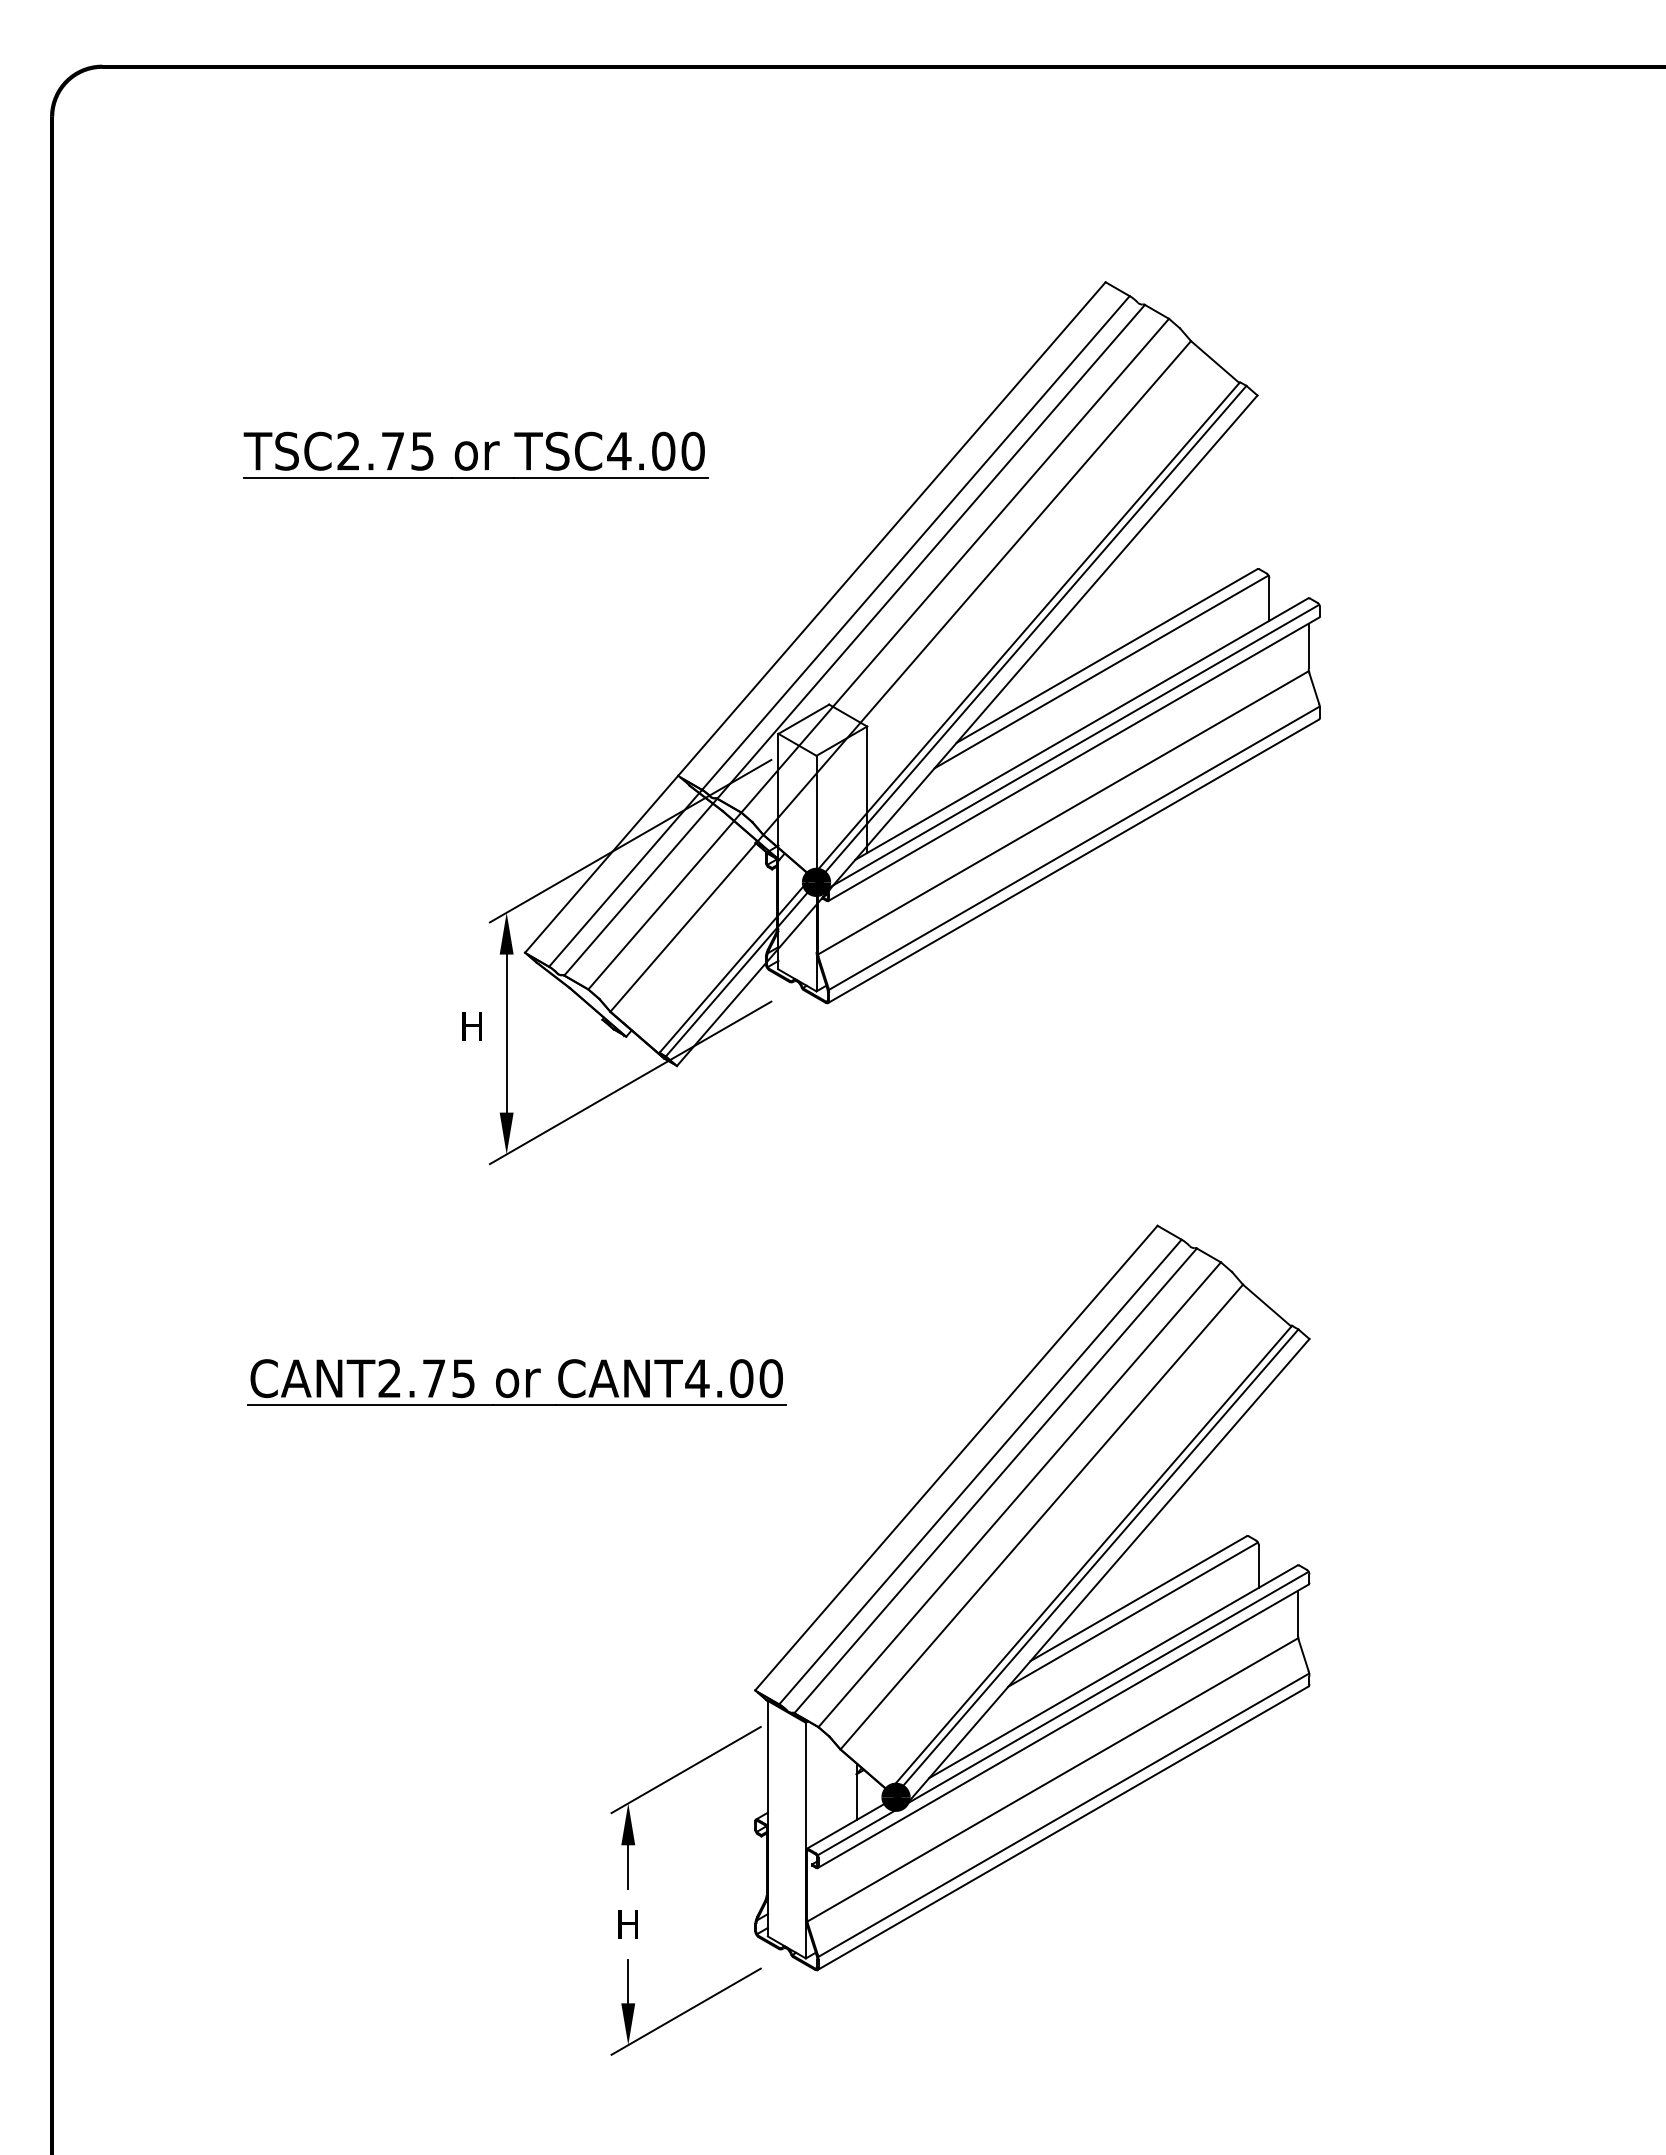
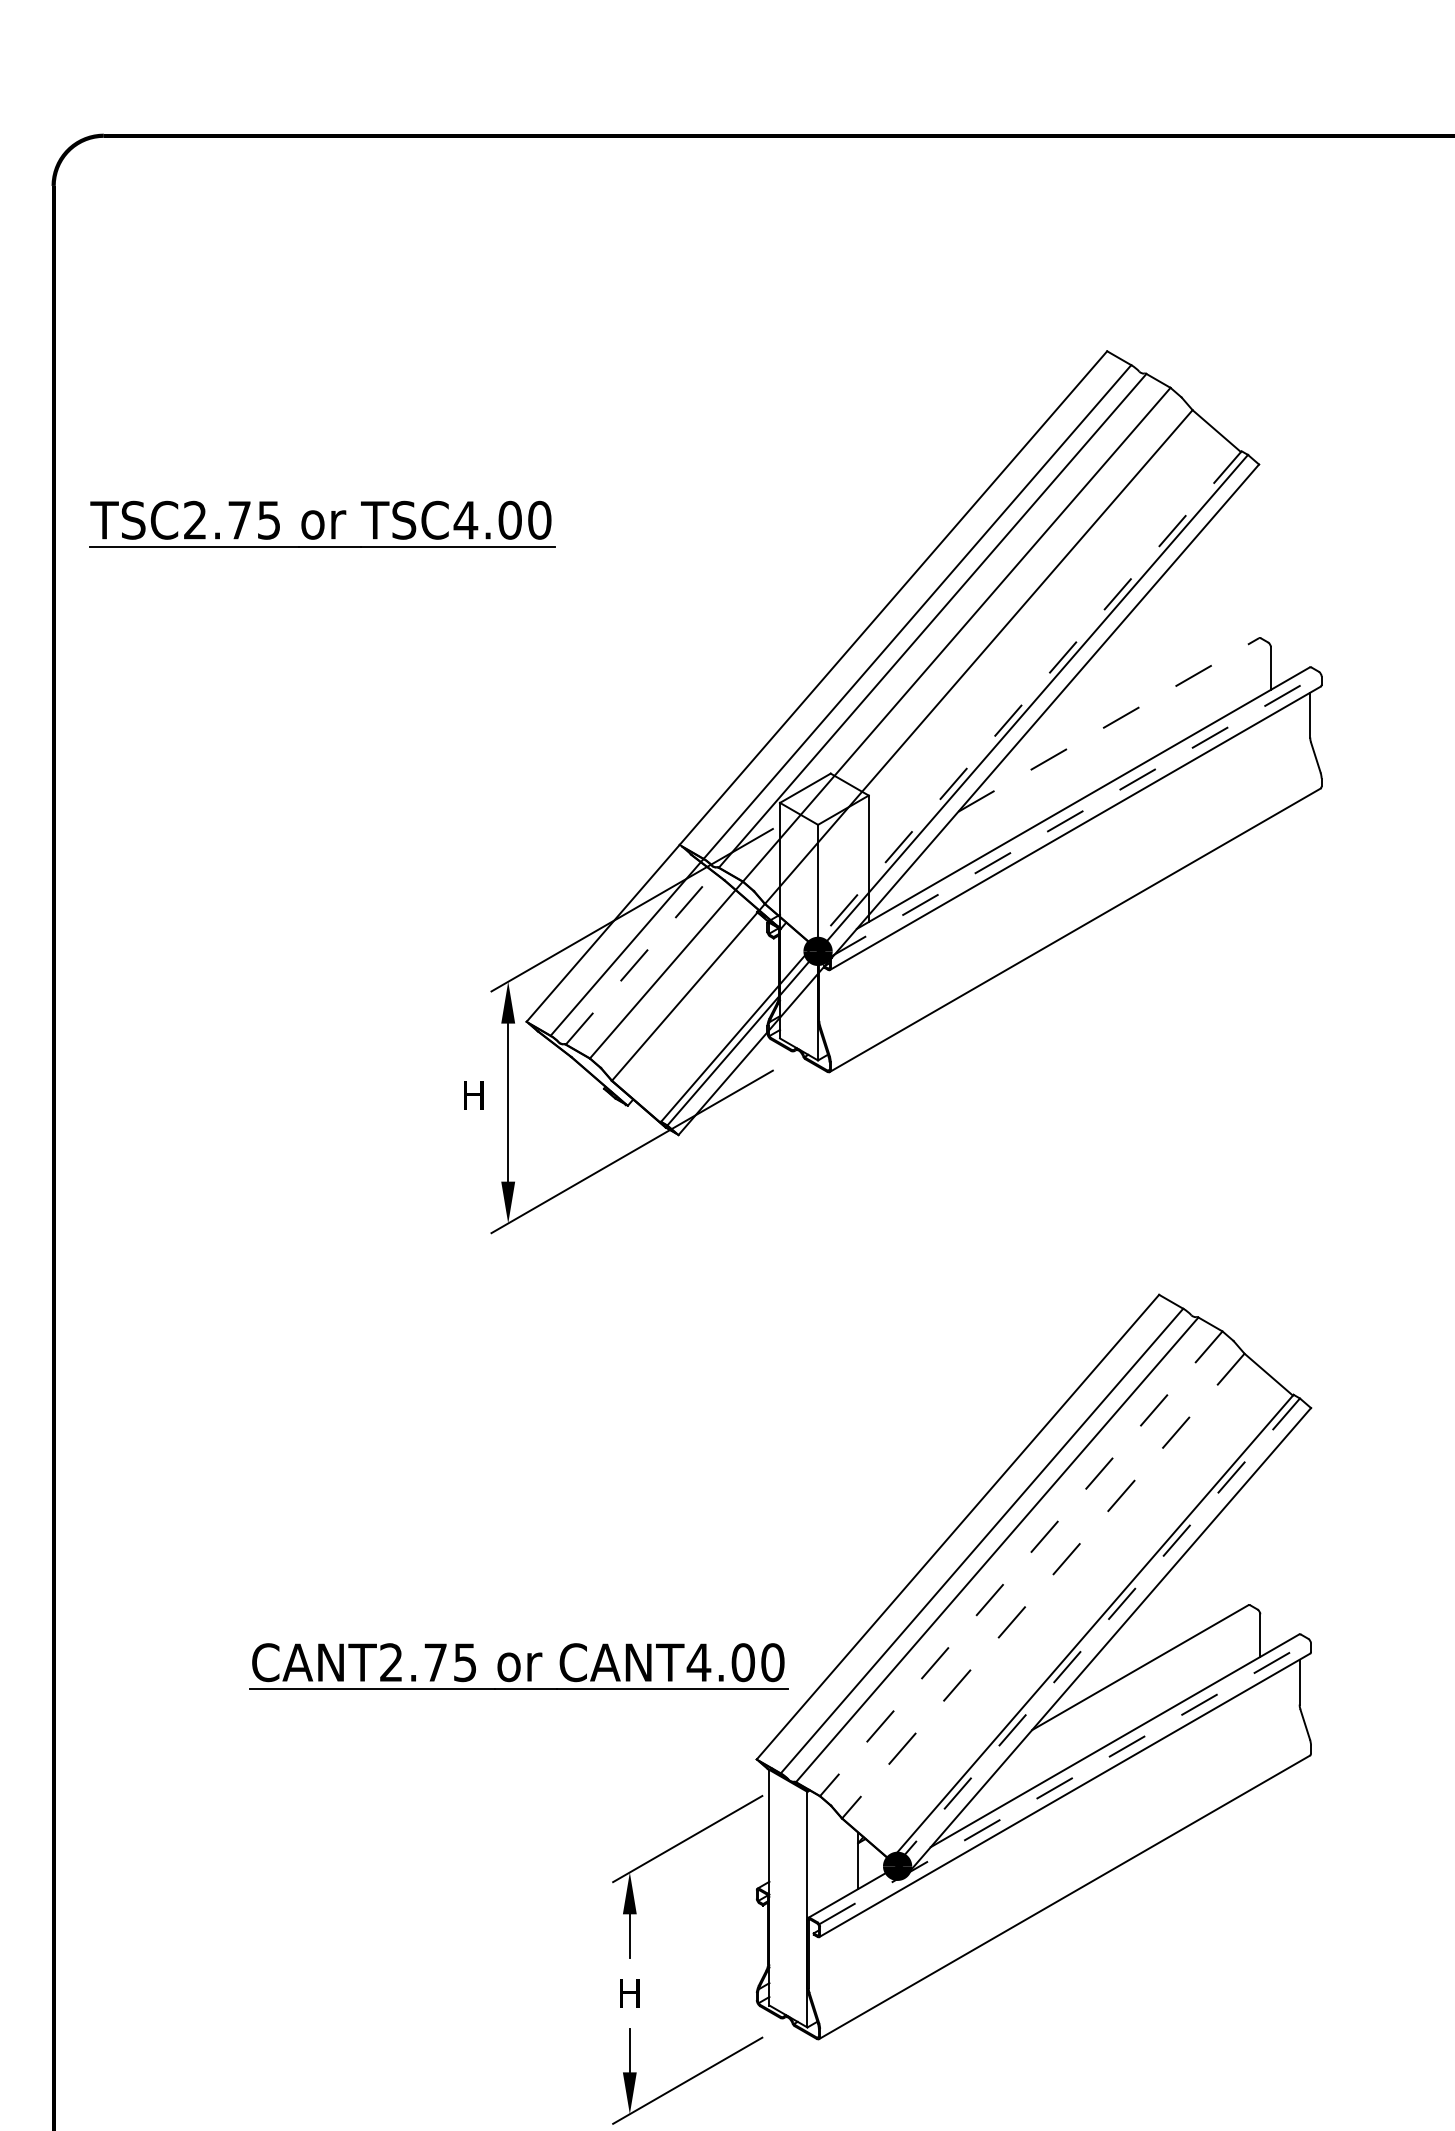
part: (475, 454) -> (322, 523), moved
line: (1025, 629) -> (1027, 698), solid -> dashed
line: (1107, 655) -> (1109, 724), solid -> dashed
line: (1101, 671) -> (1103, 740), removed
line: (1074, 746) -> (1076, 815), solid -> dashed
line: (1063, 812) -> (1065, 881), removed
line: (1073, 847) -> (1075, 916), removed
line: (640, 887) -> (642, 956), solid -> dashed
part: (516, 1382) -> (518, 1666), moved
line: (1019, 1495) -> (1021, 1564), solid -> dashed
line: (1041, 1517) -> (1043, 1586), solid -> dashed
line: (1096, 1562) -> (1098, 1631), solid -> dashed
line: (1132, 1614) -> (1134, 1683), removed
line: (1063, 1713) -> (1065, 1782), solid -> dashed
line: (1052, 1779) -> (1054, 1848), removed
line: (1063, 1814) -> (1065, 1883), removed

